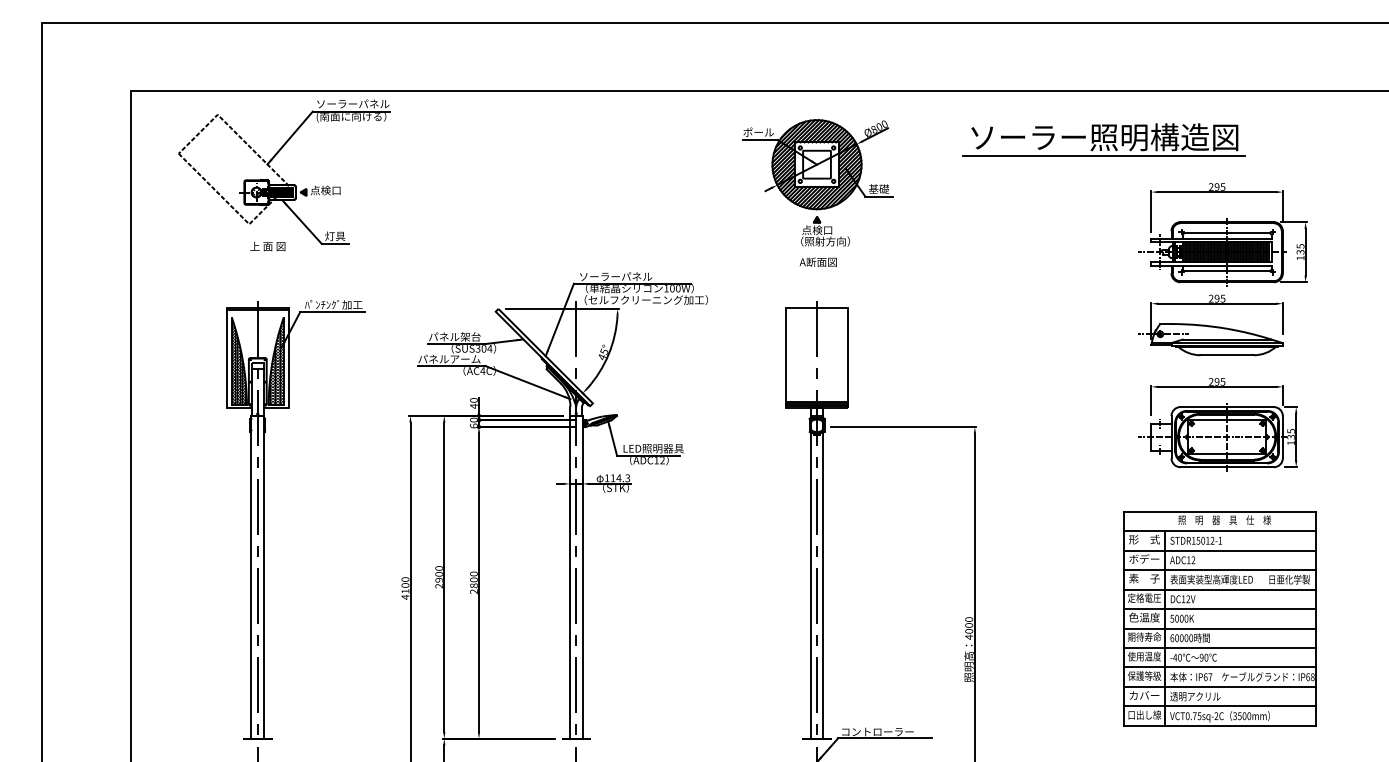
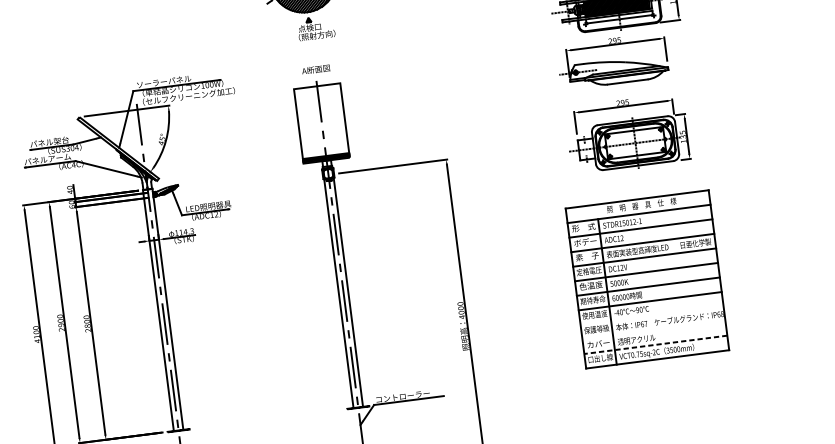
text: (817, 261) -> (315, 69), moved
line: (1219, 667) -> (651, 315), removed
line: (1219, 686) -> (653, 329), removed
line: (1219, 706) -> (655, 344), solid -> dashed

